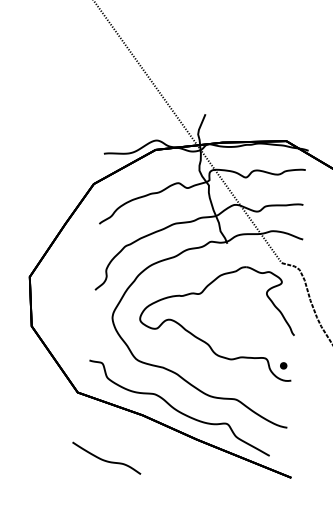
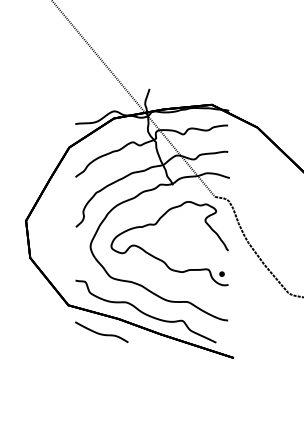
curve: (106, 459) -> (101, 333), moved

